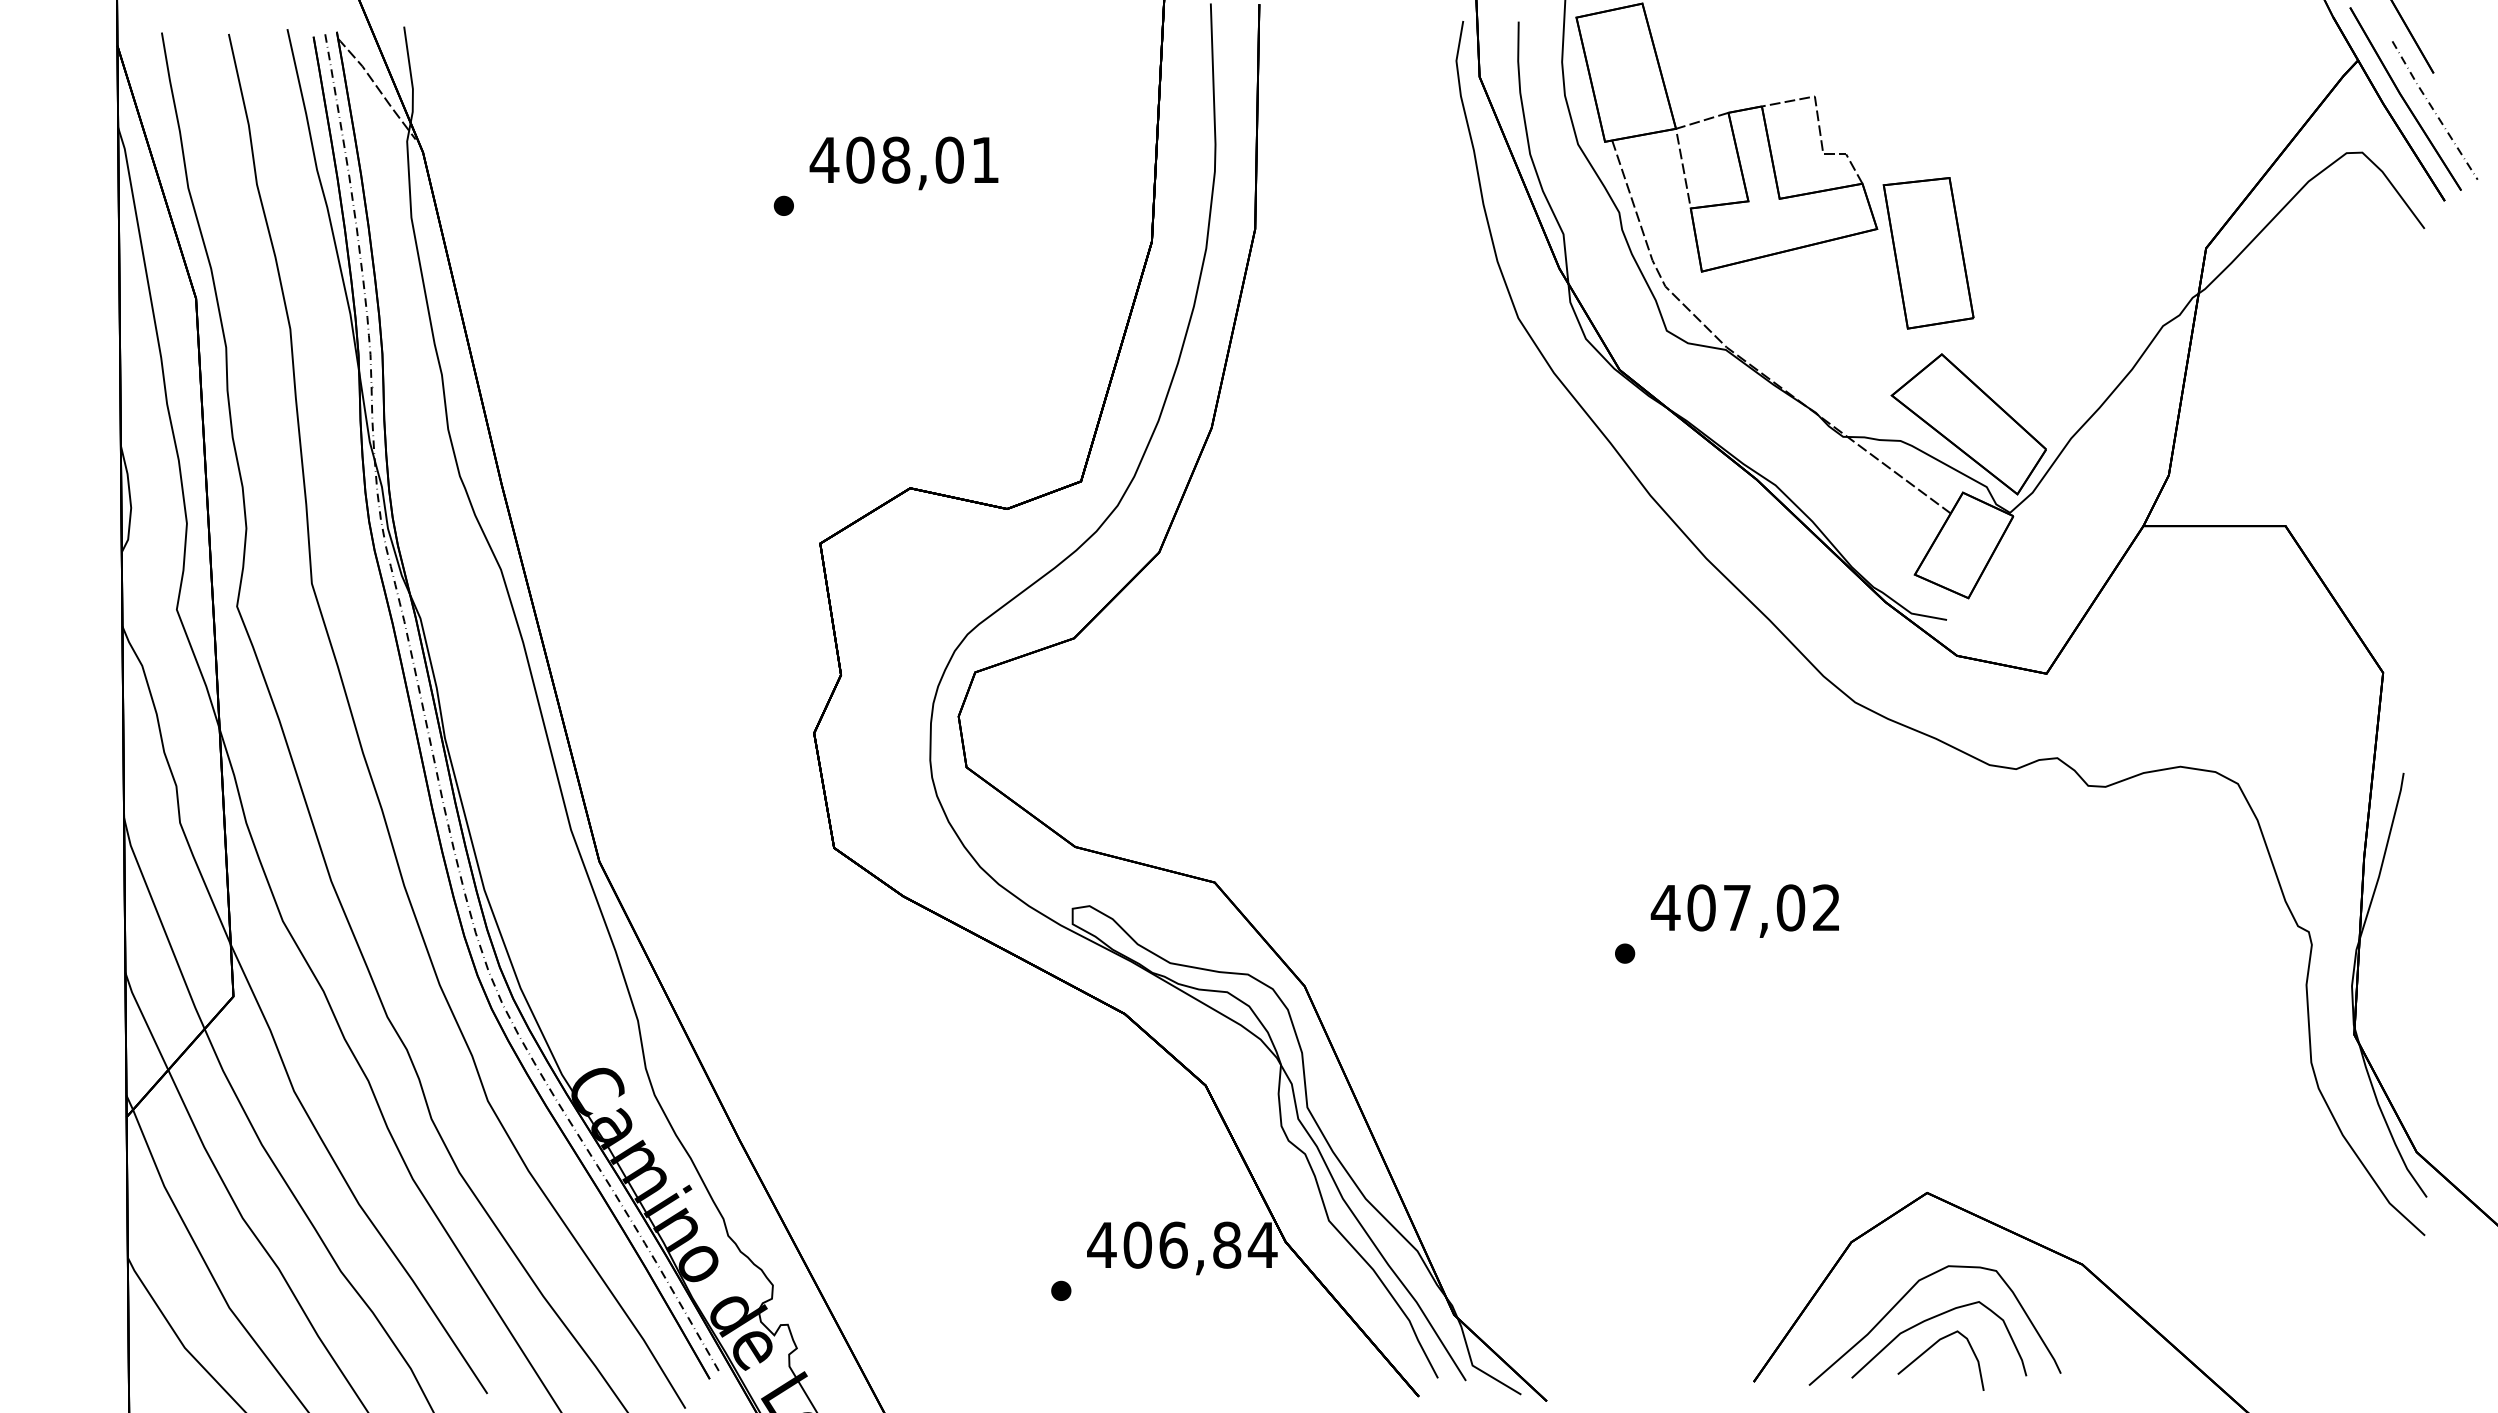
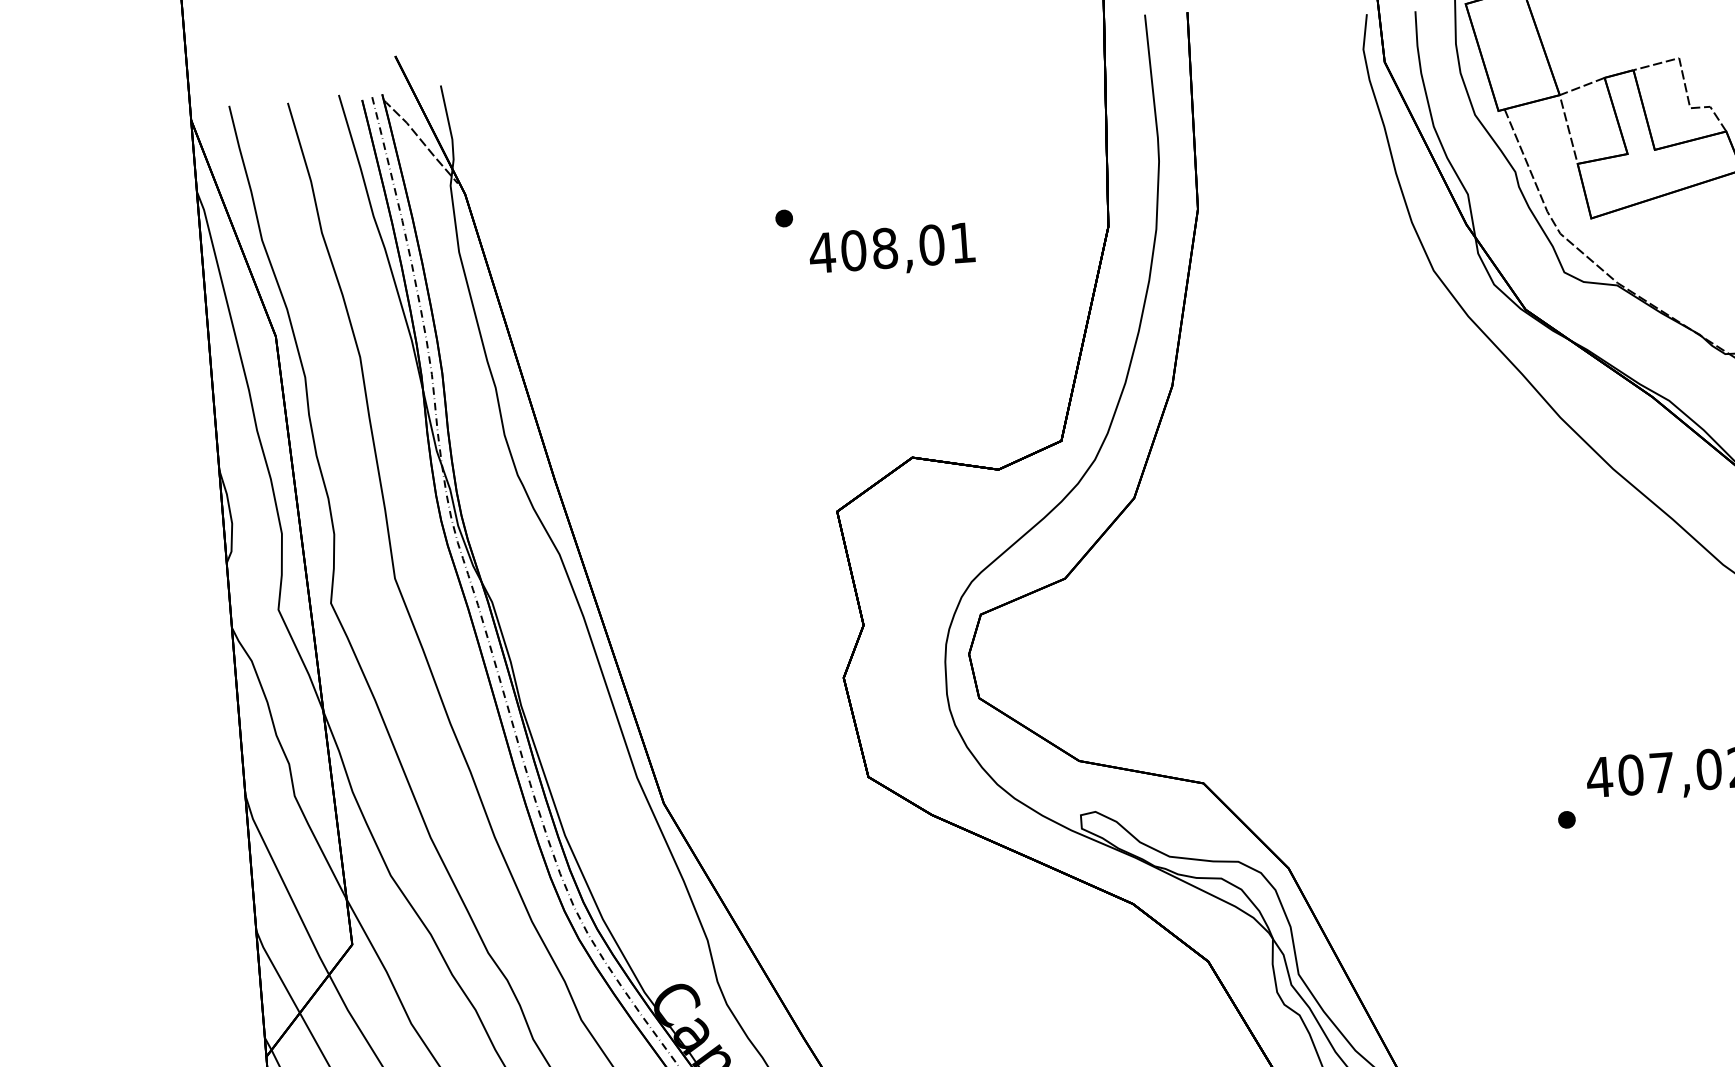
text: (903, 163) -> (891, 250), moved

